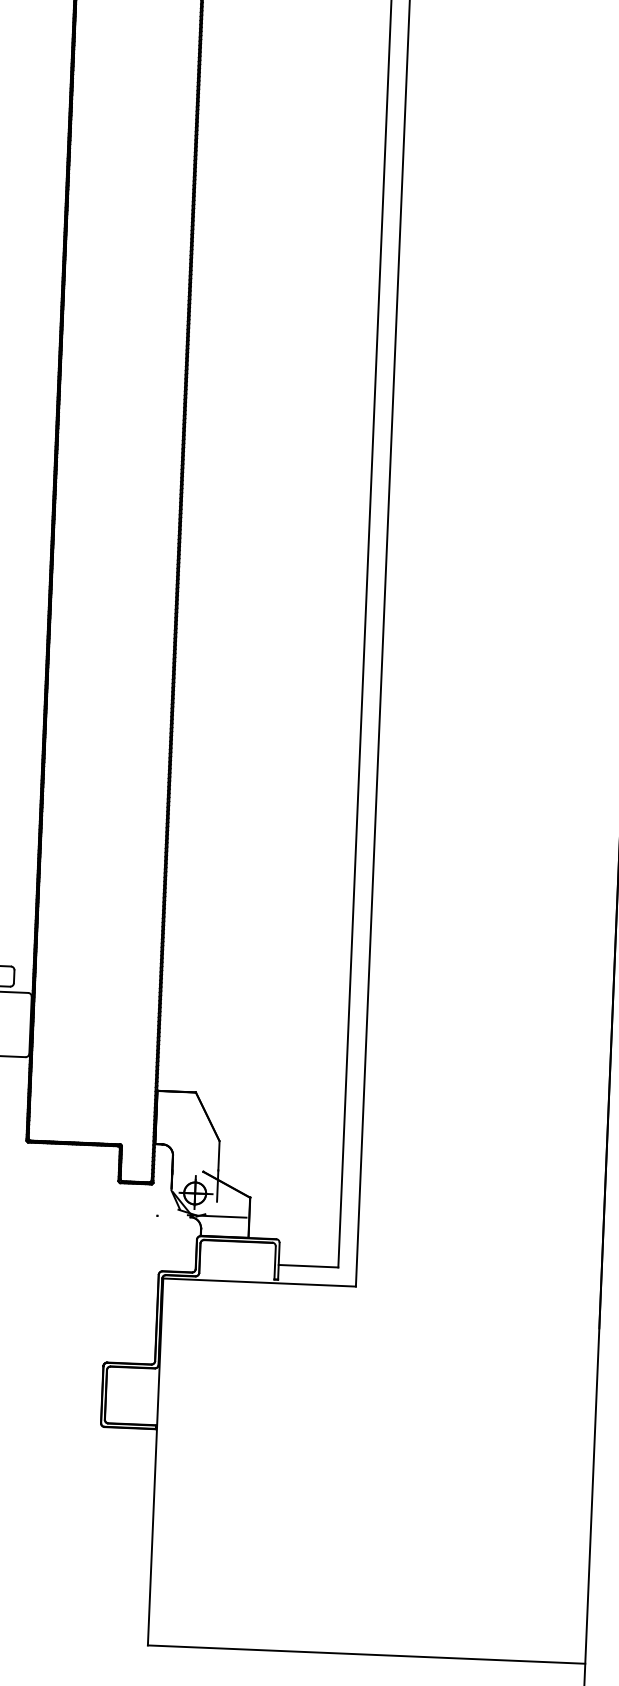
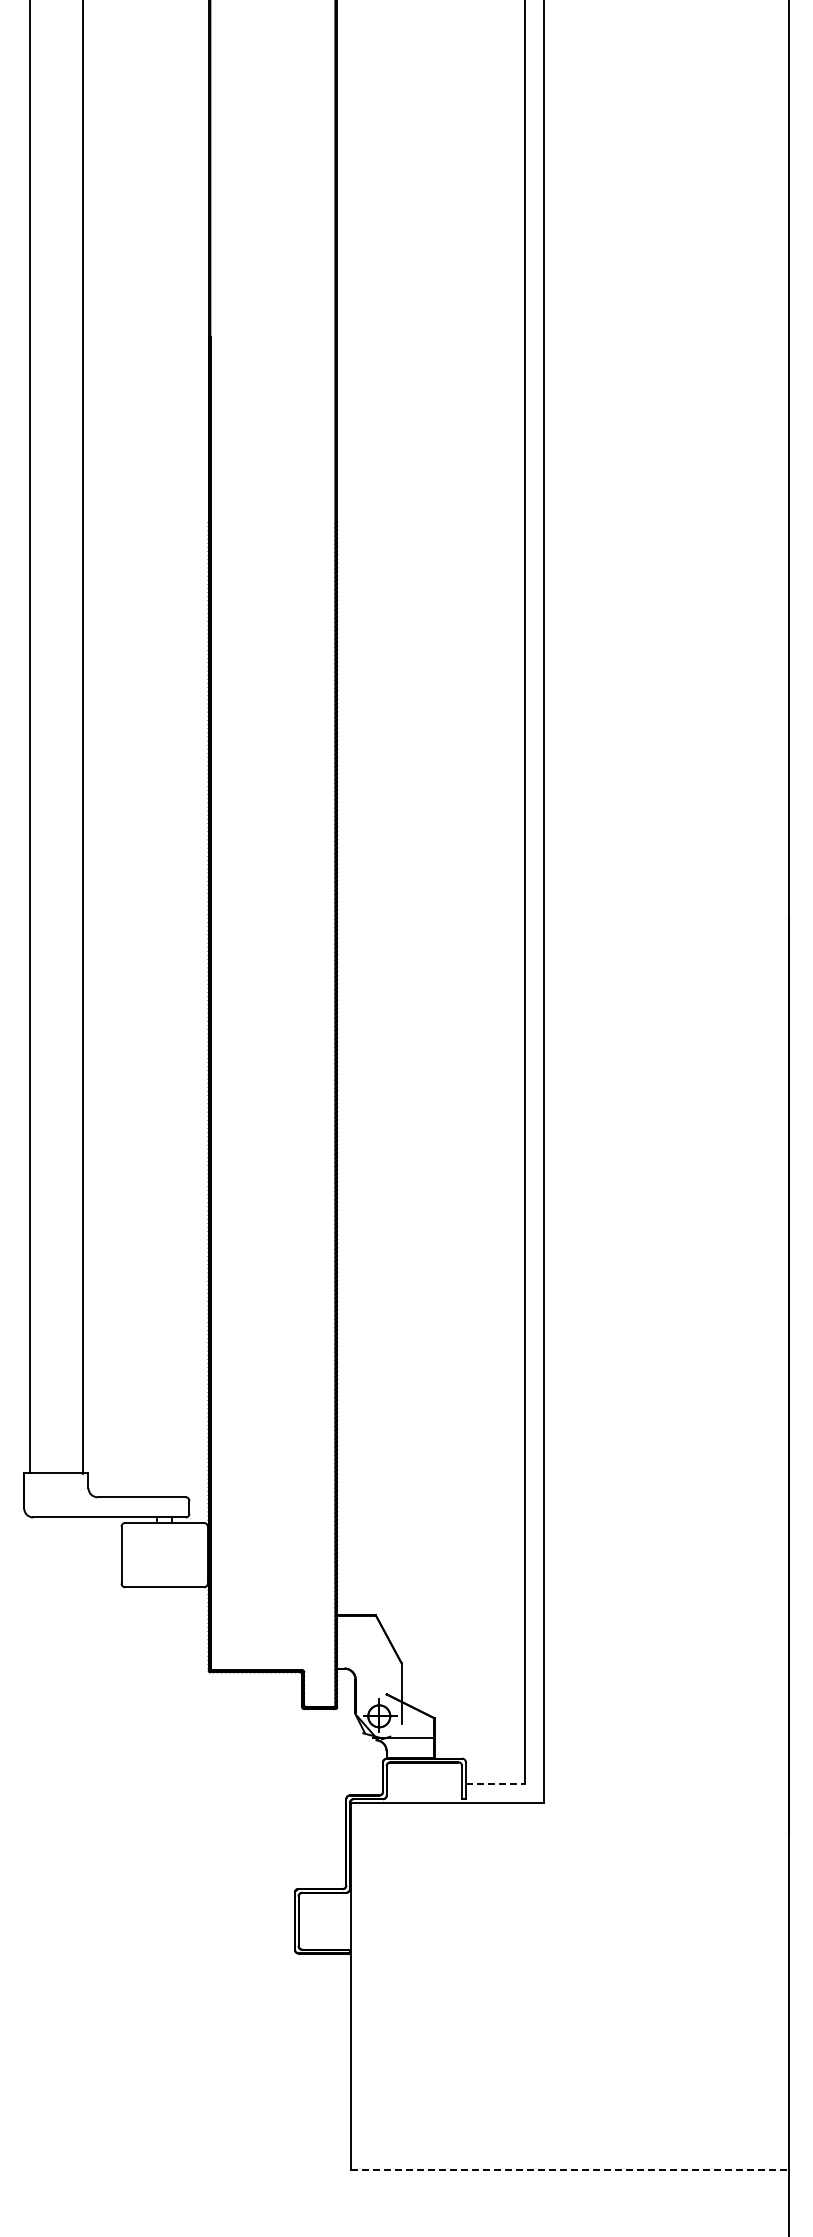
line: (308, 1266) -> (495, 1784), solid -> dashed
line: (366, 1654) -> (569, 2169), solid -> dashed

